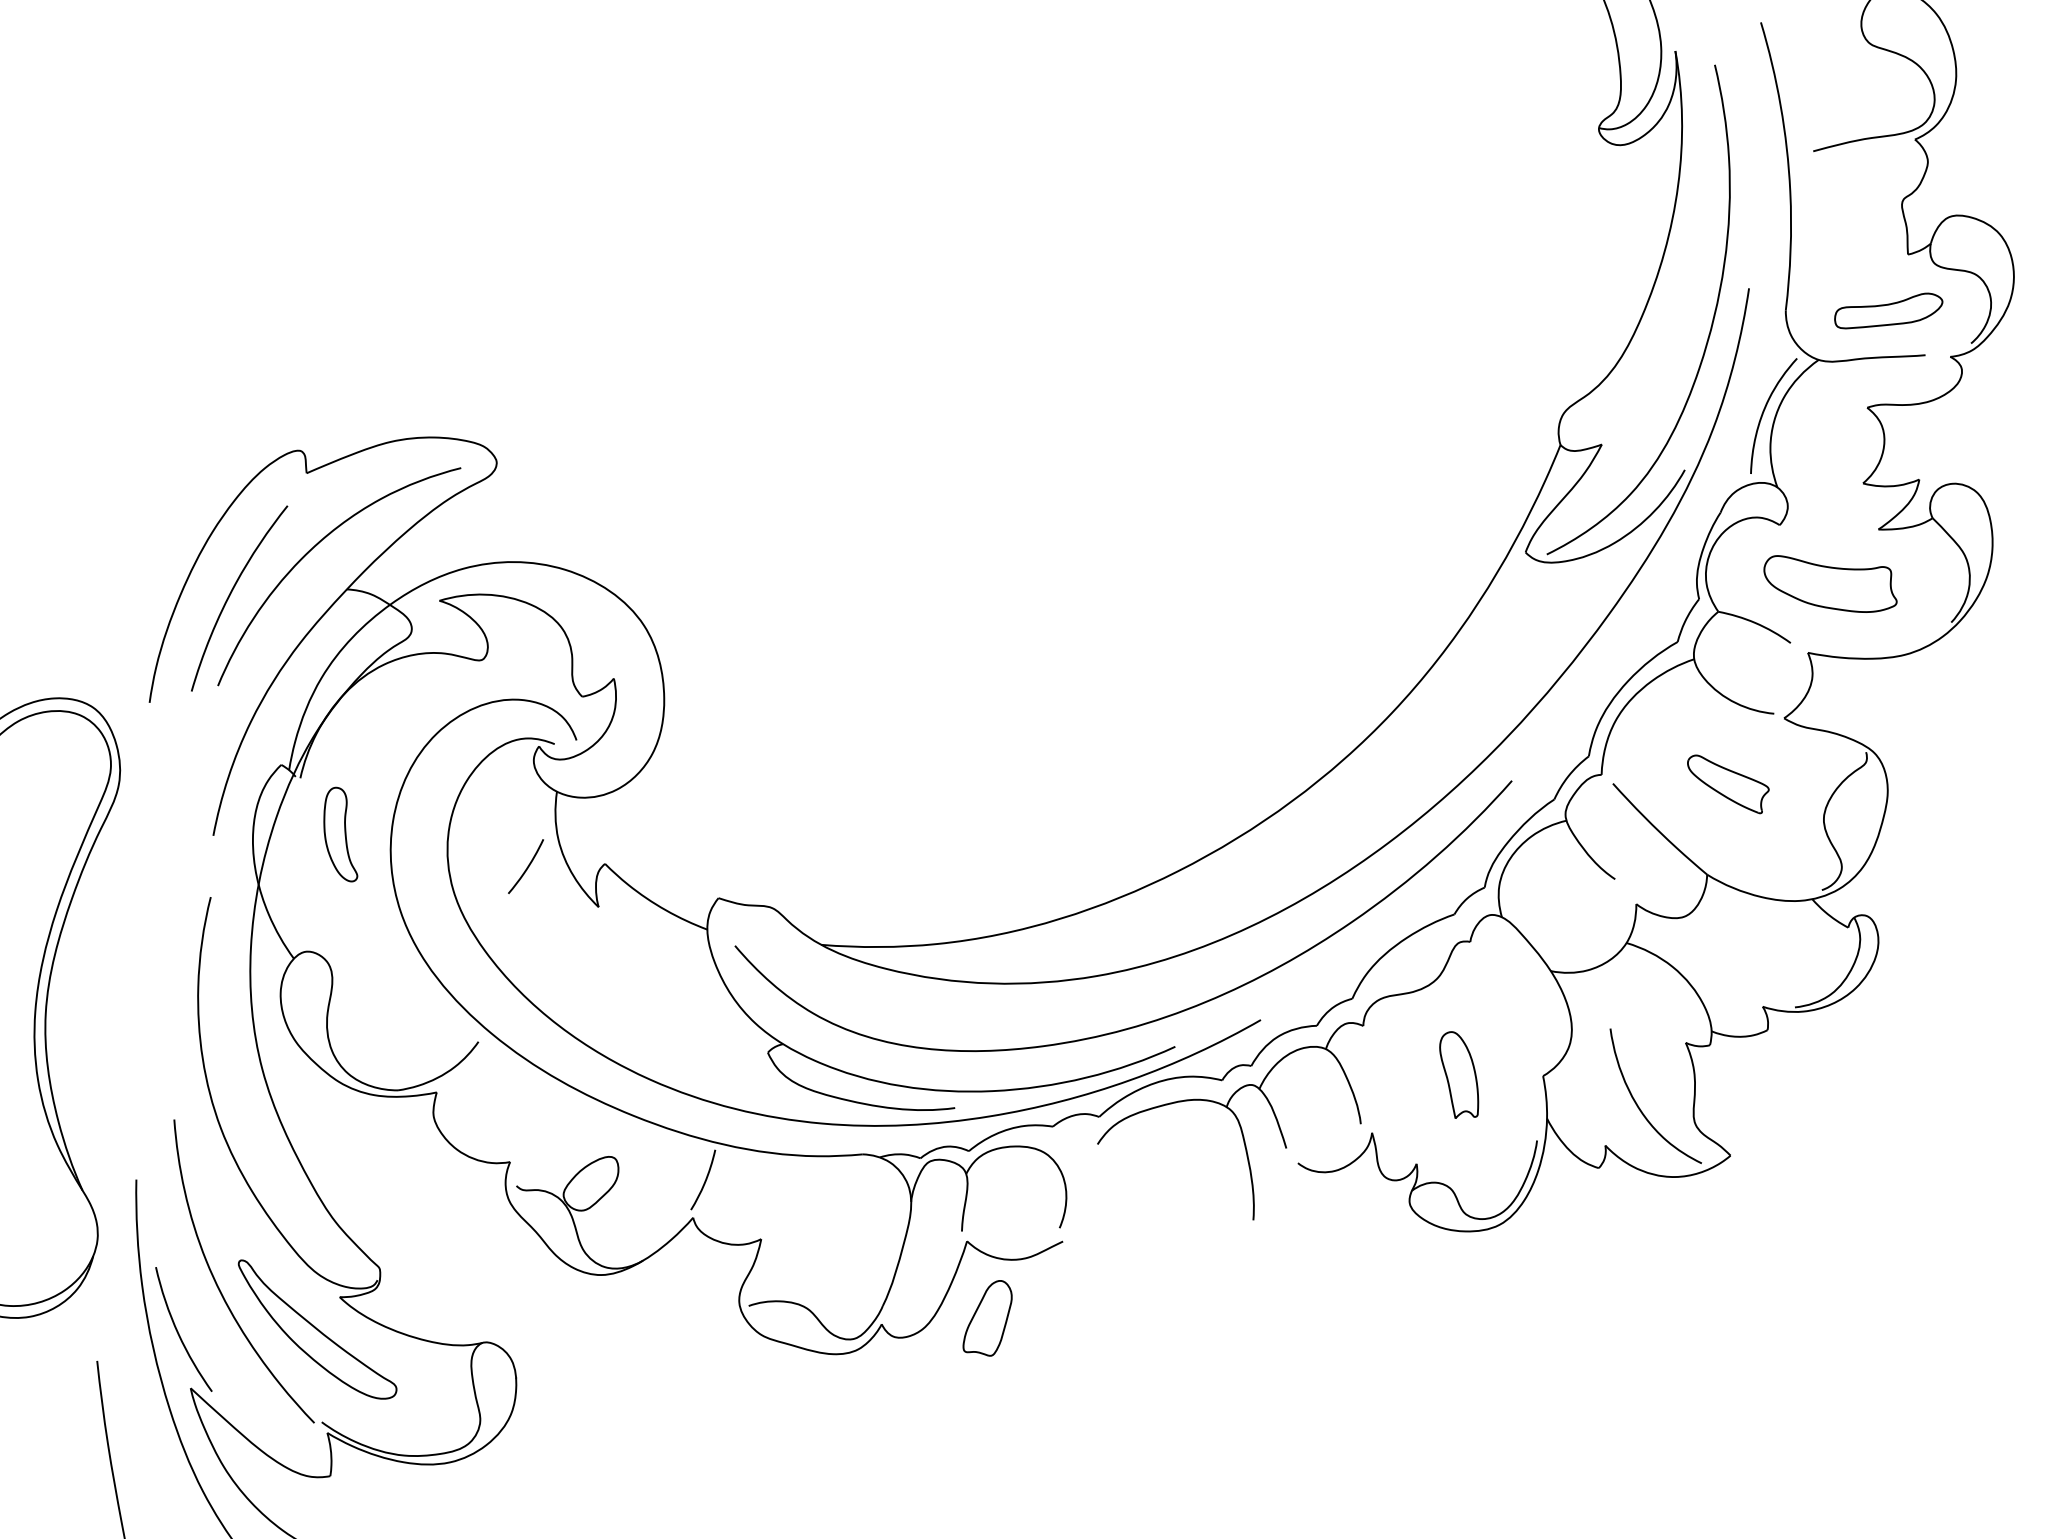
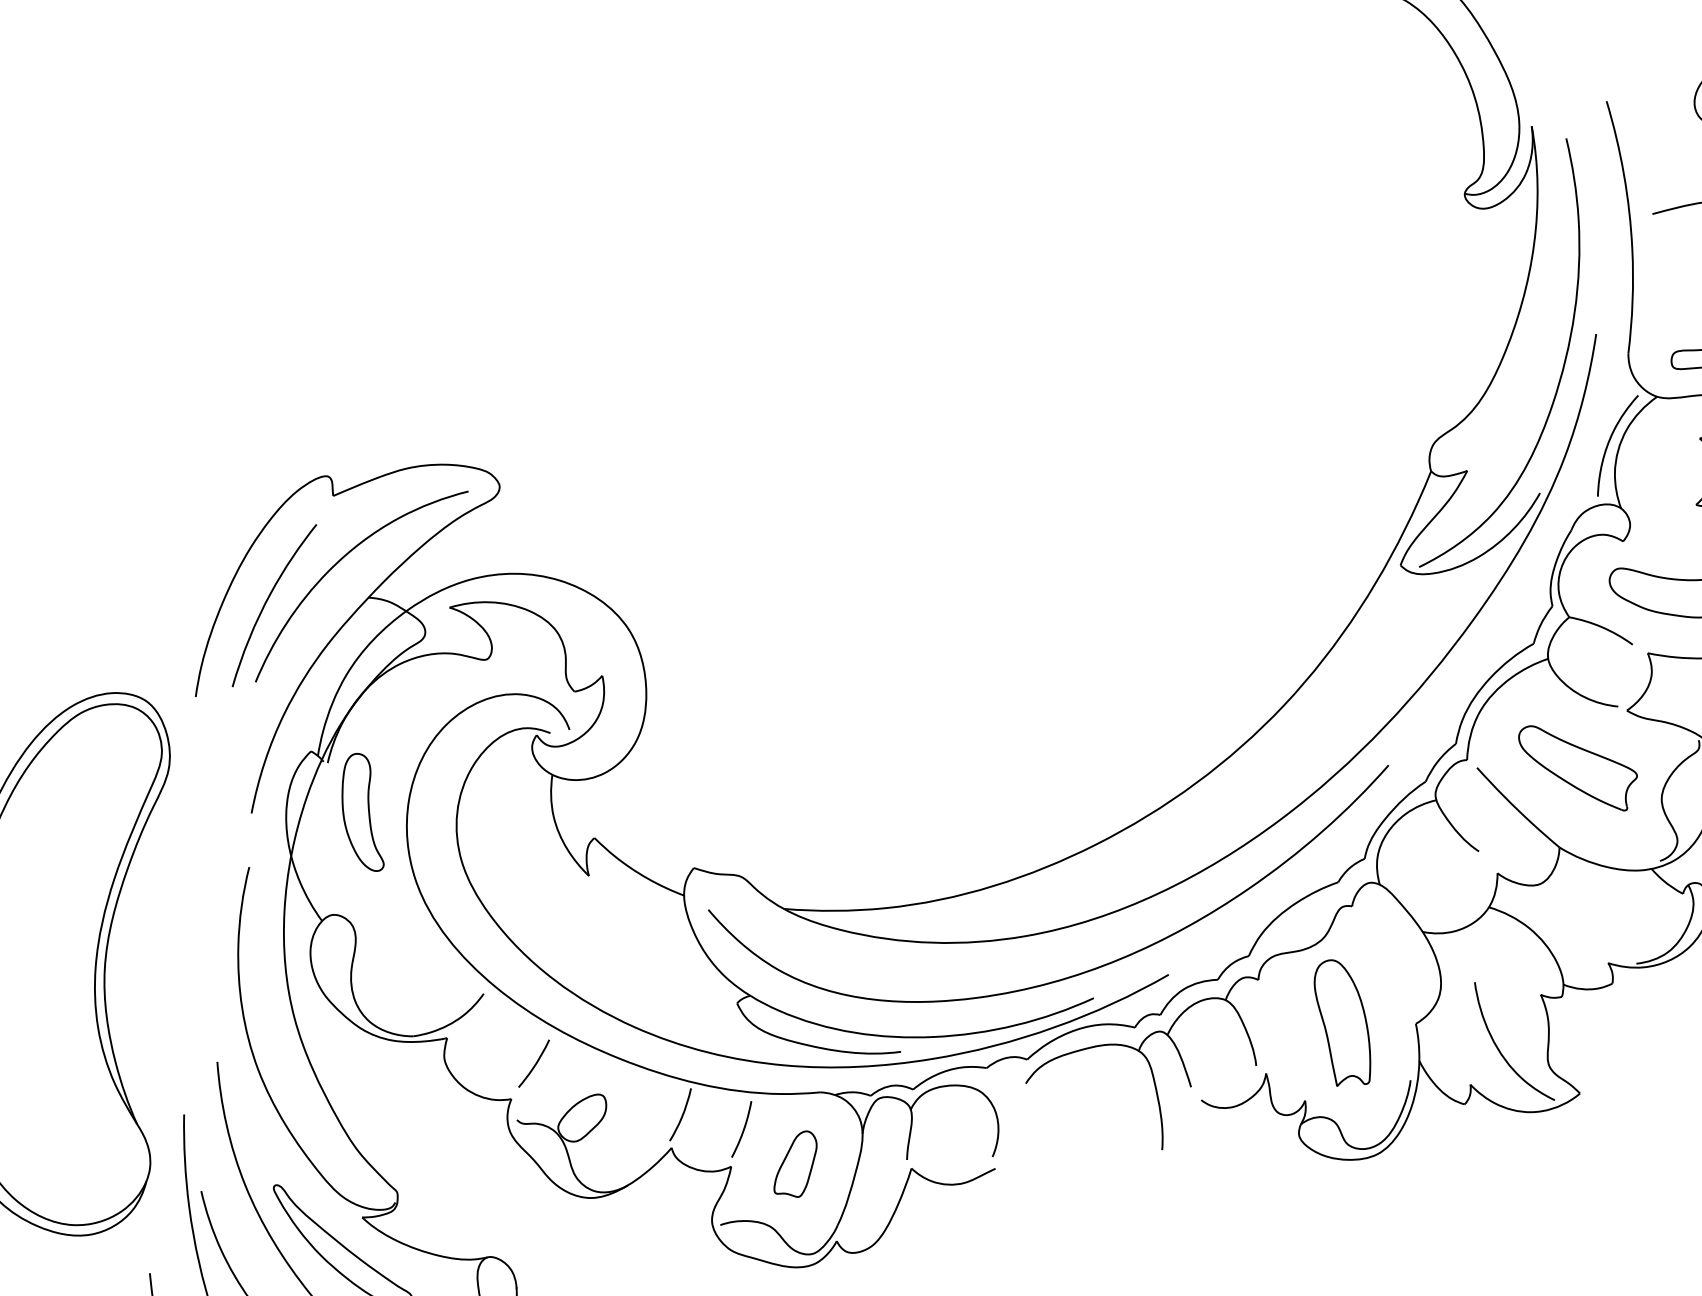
part: (1728, 784) -> (1578, 768), size x1.67
part: (340, 834) -> (362, 812), size x1.43
curve: (526, 867) -> (534, 1064), moved
part: (1458, 1074) -> (1341, 1022), size x1.67
curve: (774, 1196) -> (742, 1129), added
part: (987, 1318) -> (795, 1164), moved

